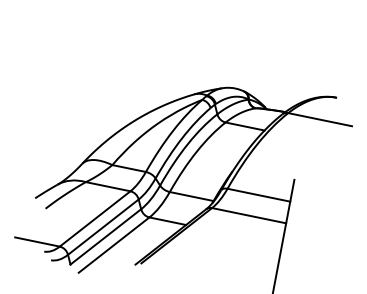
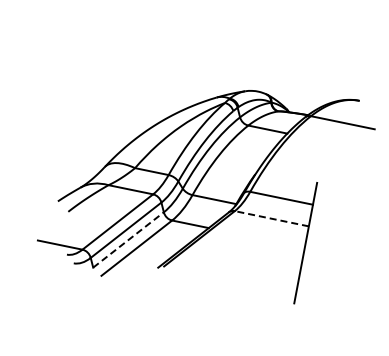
line: (248, 215) -> (271, 218), solid -> dashed
line: (105, 236) -> (128, 239), solid -> dashed

